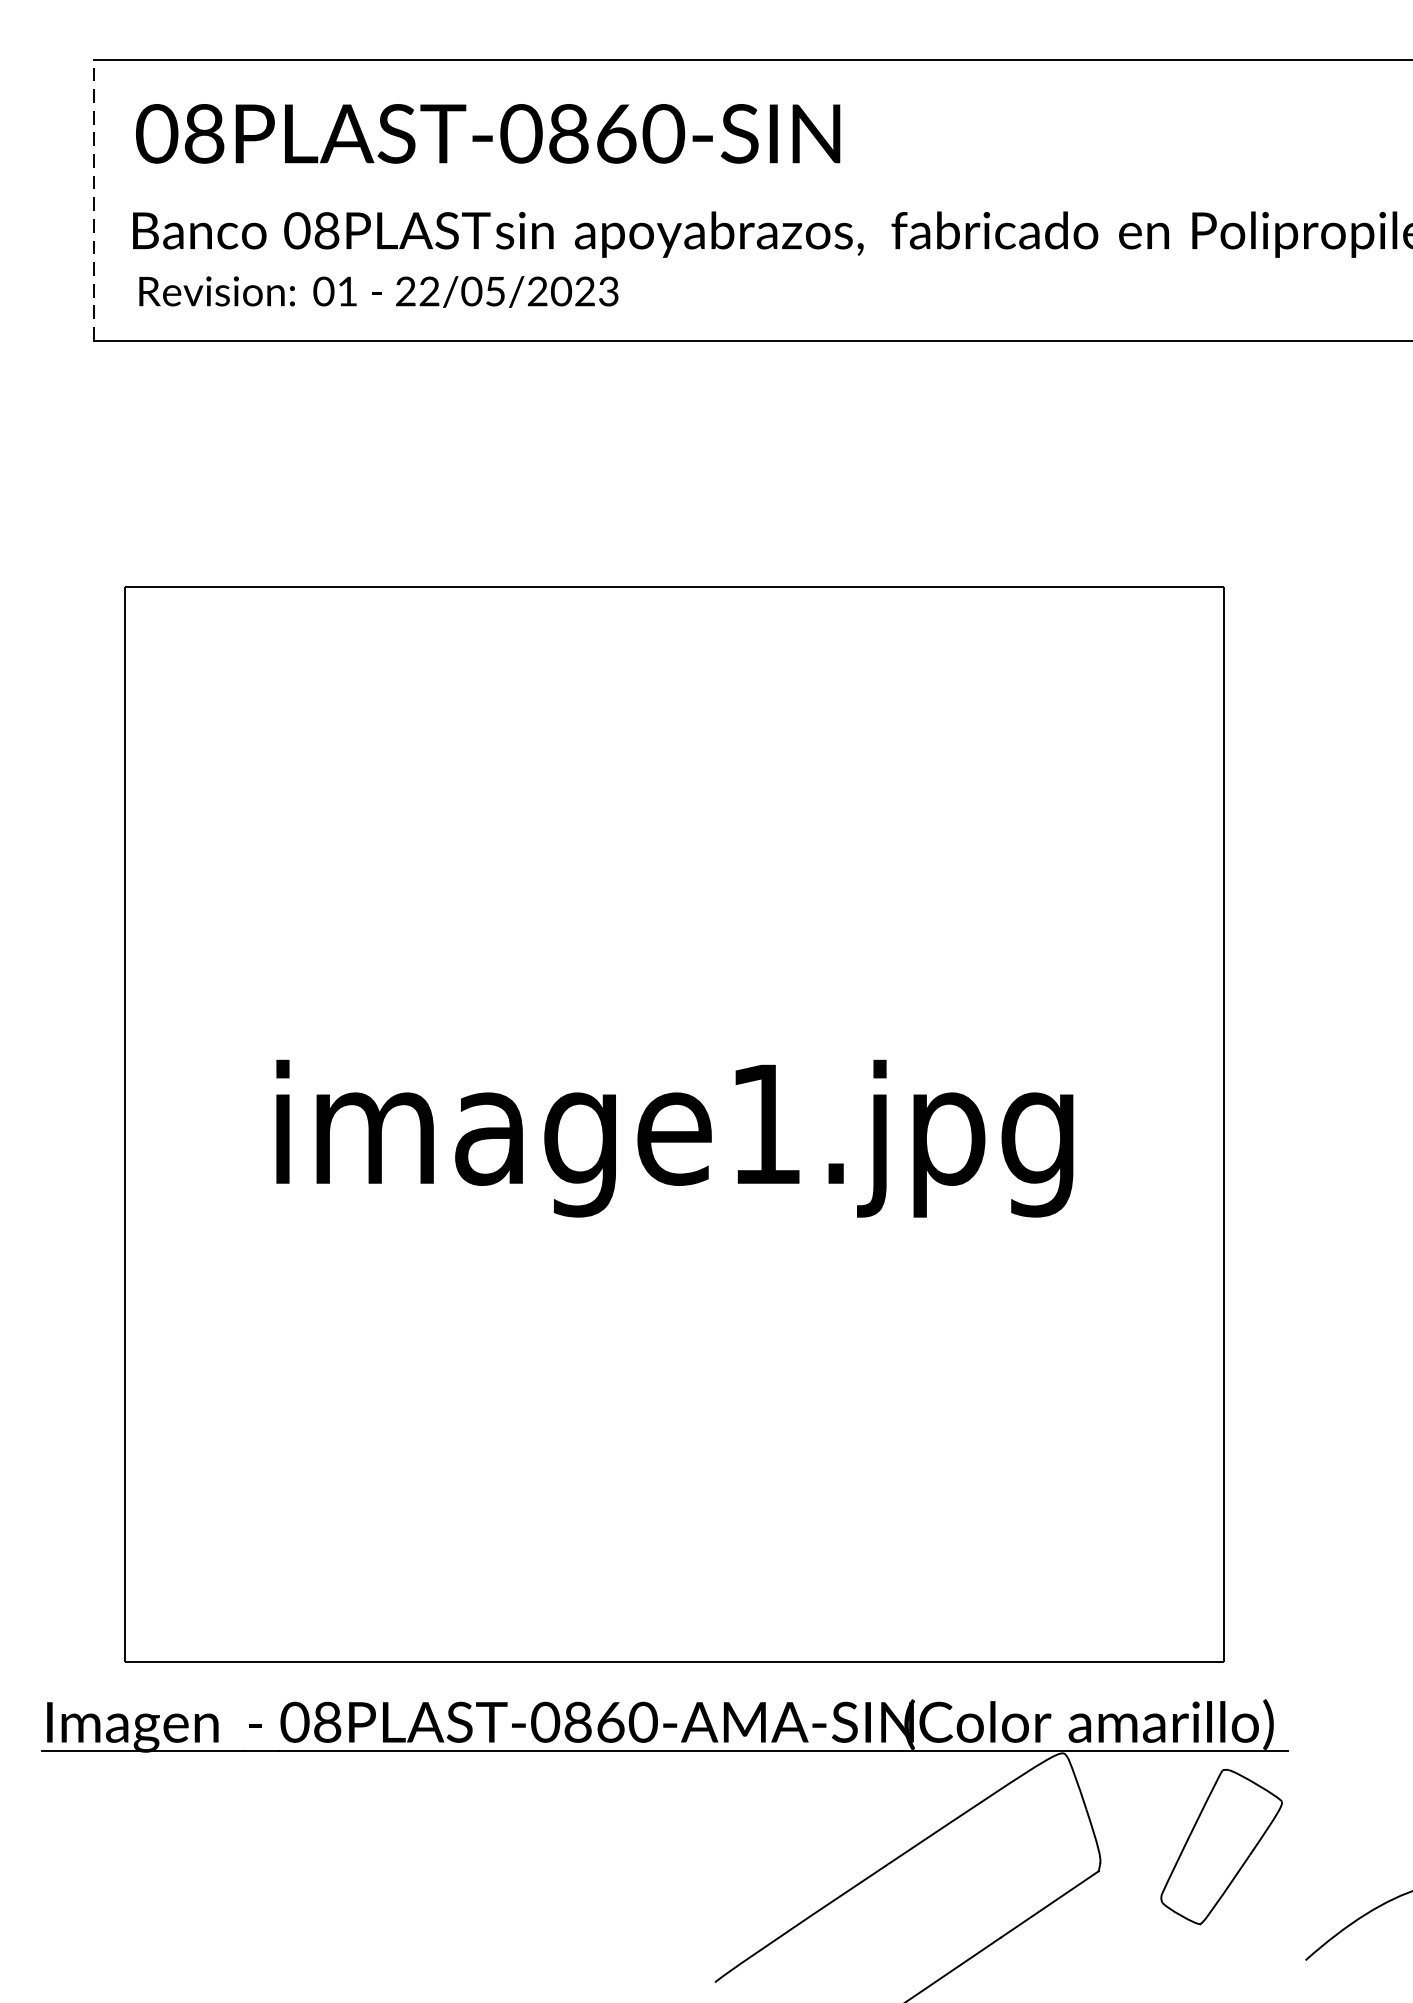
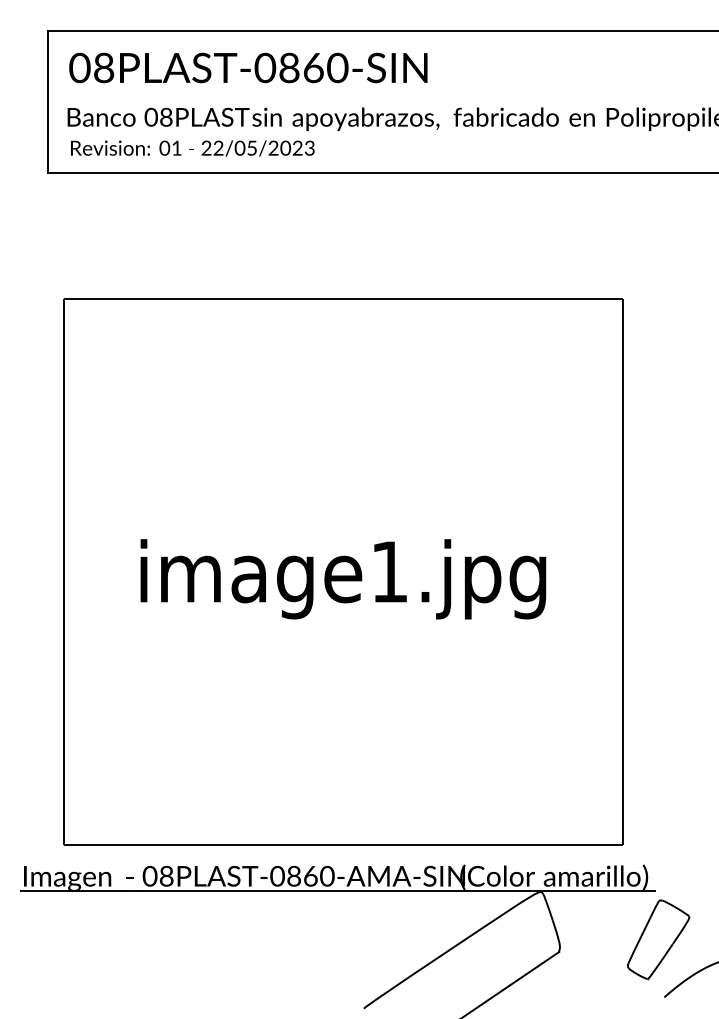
line: (95, 199) -> (48, 101), dashed -> solid
part: (1221, 1846) -> (658, 939), moved

